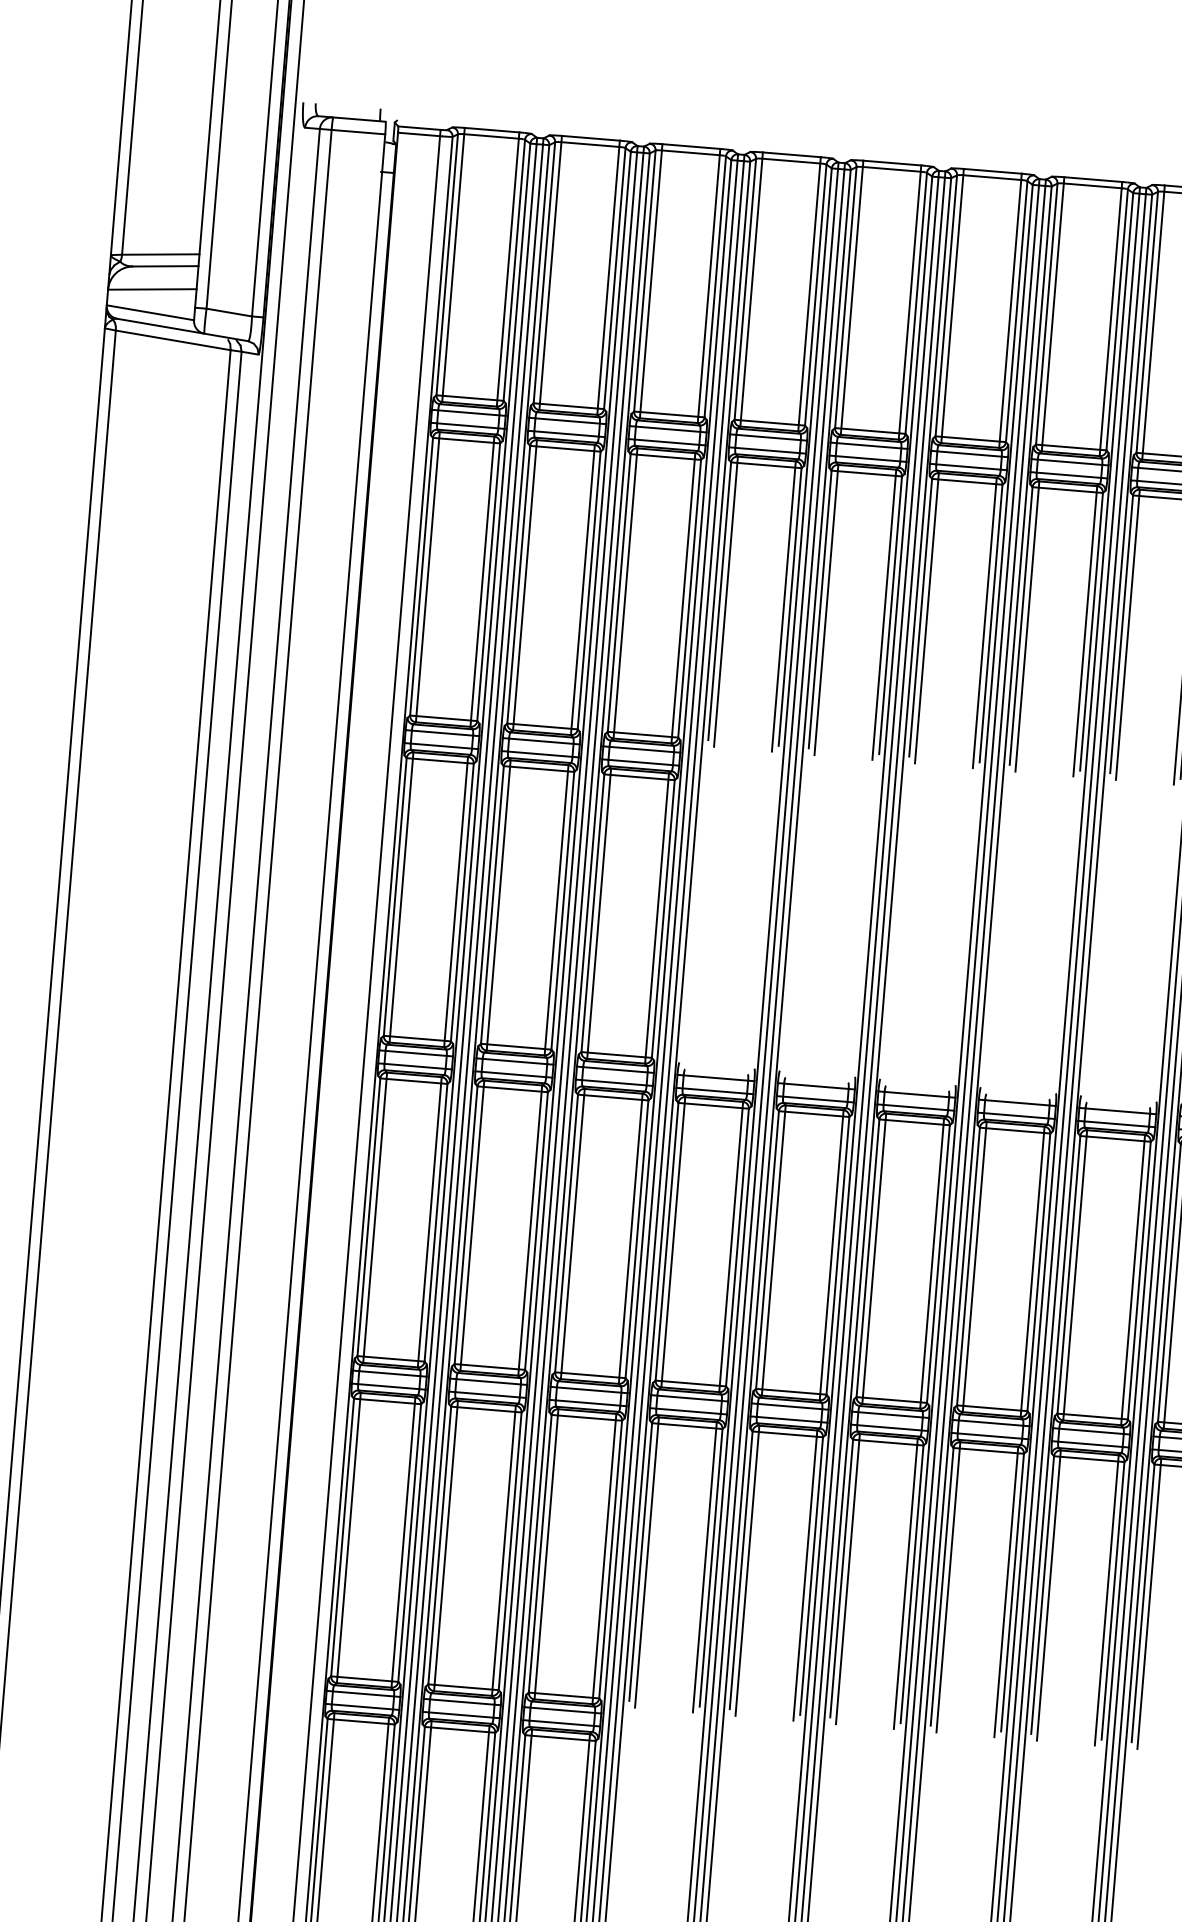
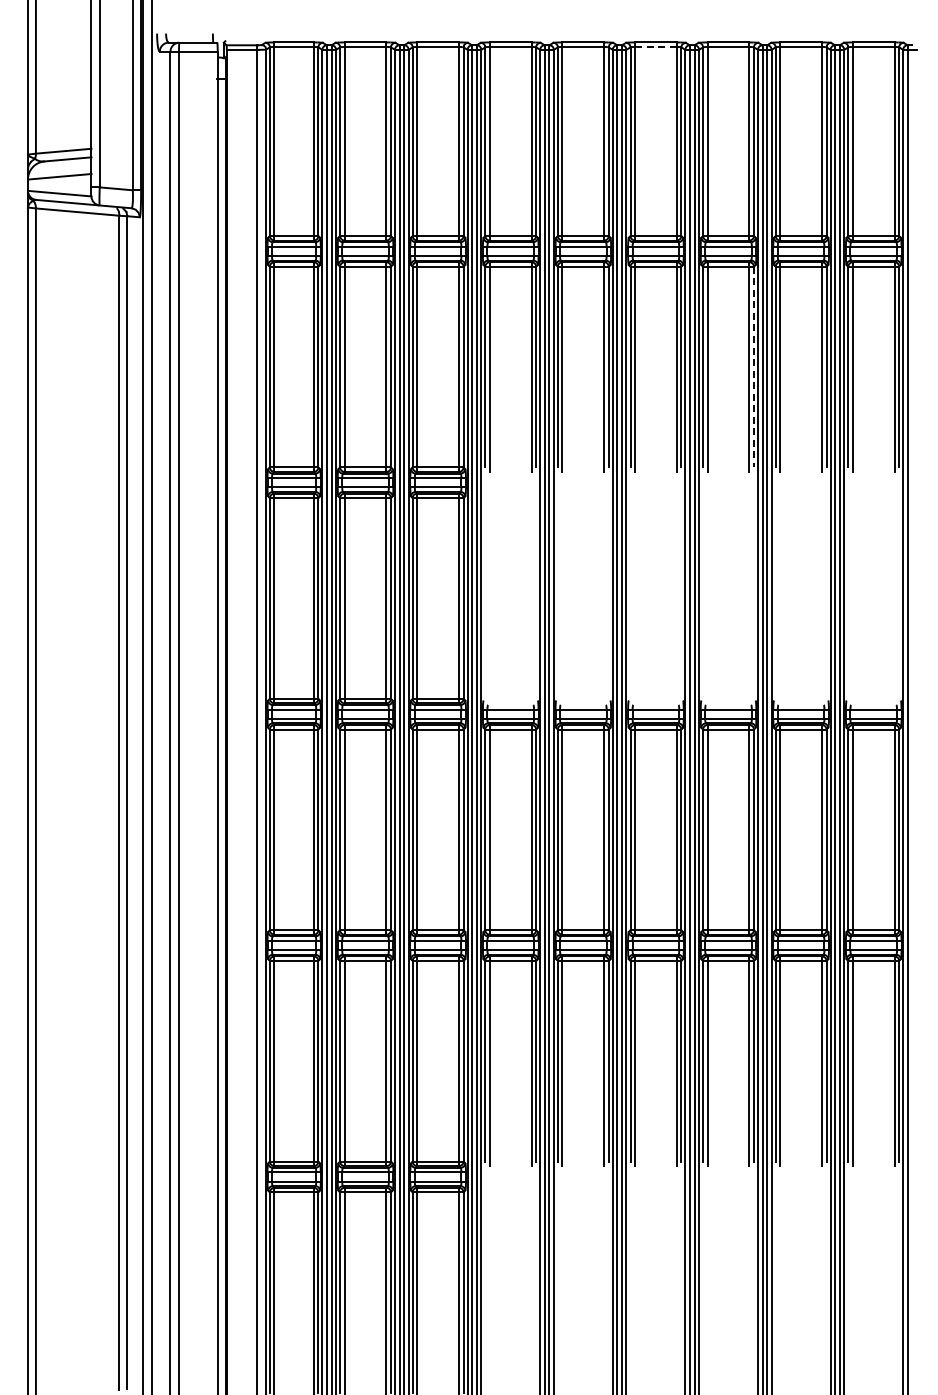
line: (991, 176) -> (655, 46), solid -> dashed
line: (1090, 632) -> (753, 367), solid -> dashed

